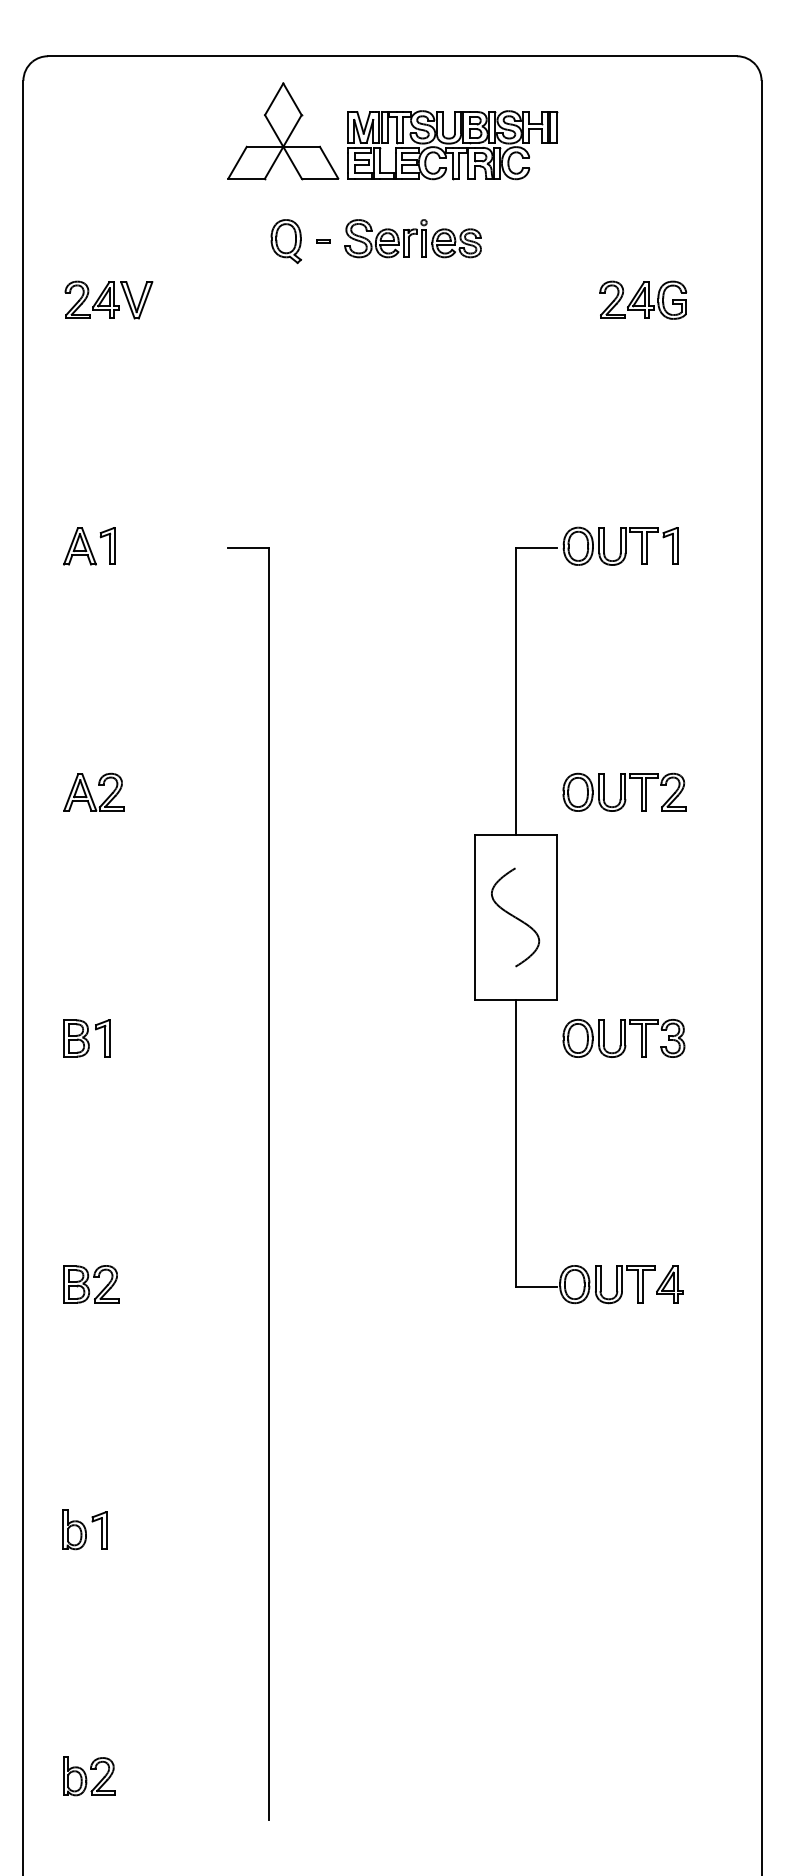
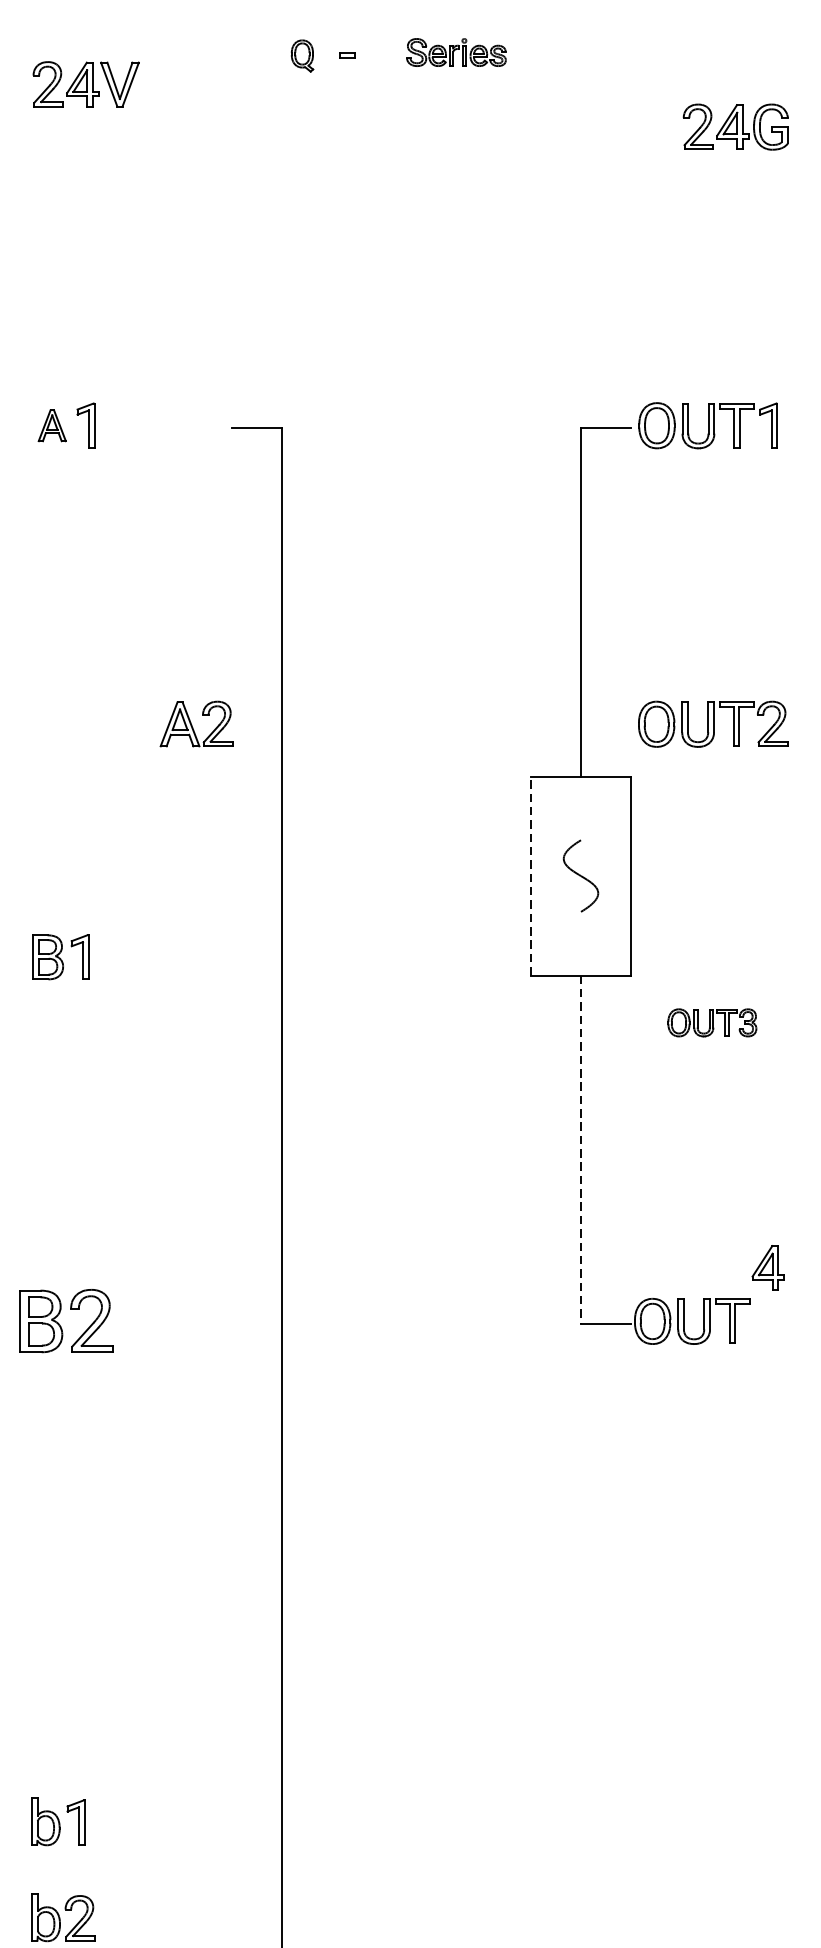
part: (412, 238) -> (455, 52), size x0.6
part: (285, 241) -> (301, 55), size x0.6
part: (108, 299) -> (85, 83), moved
part: (79, 546) -> (51, 425), size x0.7
part: (93, 791) -> (196, 723), moved
line: (474, 917) -> (531, 876), solid -> dashed
part: (515, 917) -> (580, 876), size x0.6
part: (86, 1038) -> (60, 957), moved
part: (623, 1038) -> (711, 1022), size x0.6
line: (515, 1143) -> (580, 1150), solid -> dashed
part: (91, 1284) -> (66, 1321), size x1.4
part: (669, 1284) -> (767, 1268), moved
part: (84, 1529) -> (57, 1821), moved

